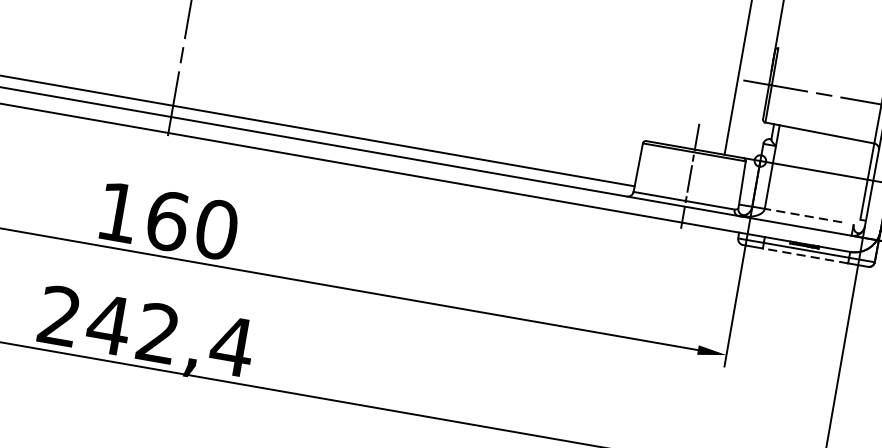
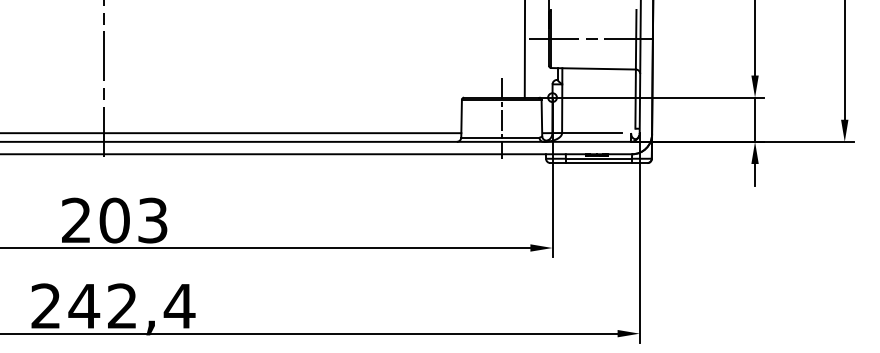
line: (803, 216) -> (592, 133), dashed -> solid
text: (168, 221) -> (115, 220), 160 -> 203
line: (804, 256) -> (598, 163), dashed -> solid

